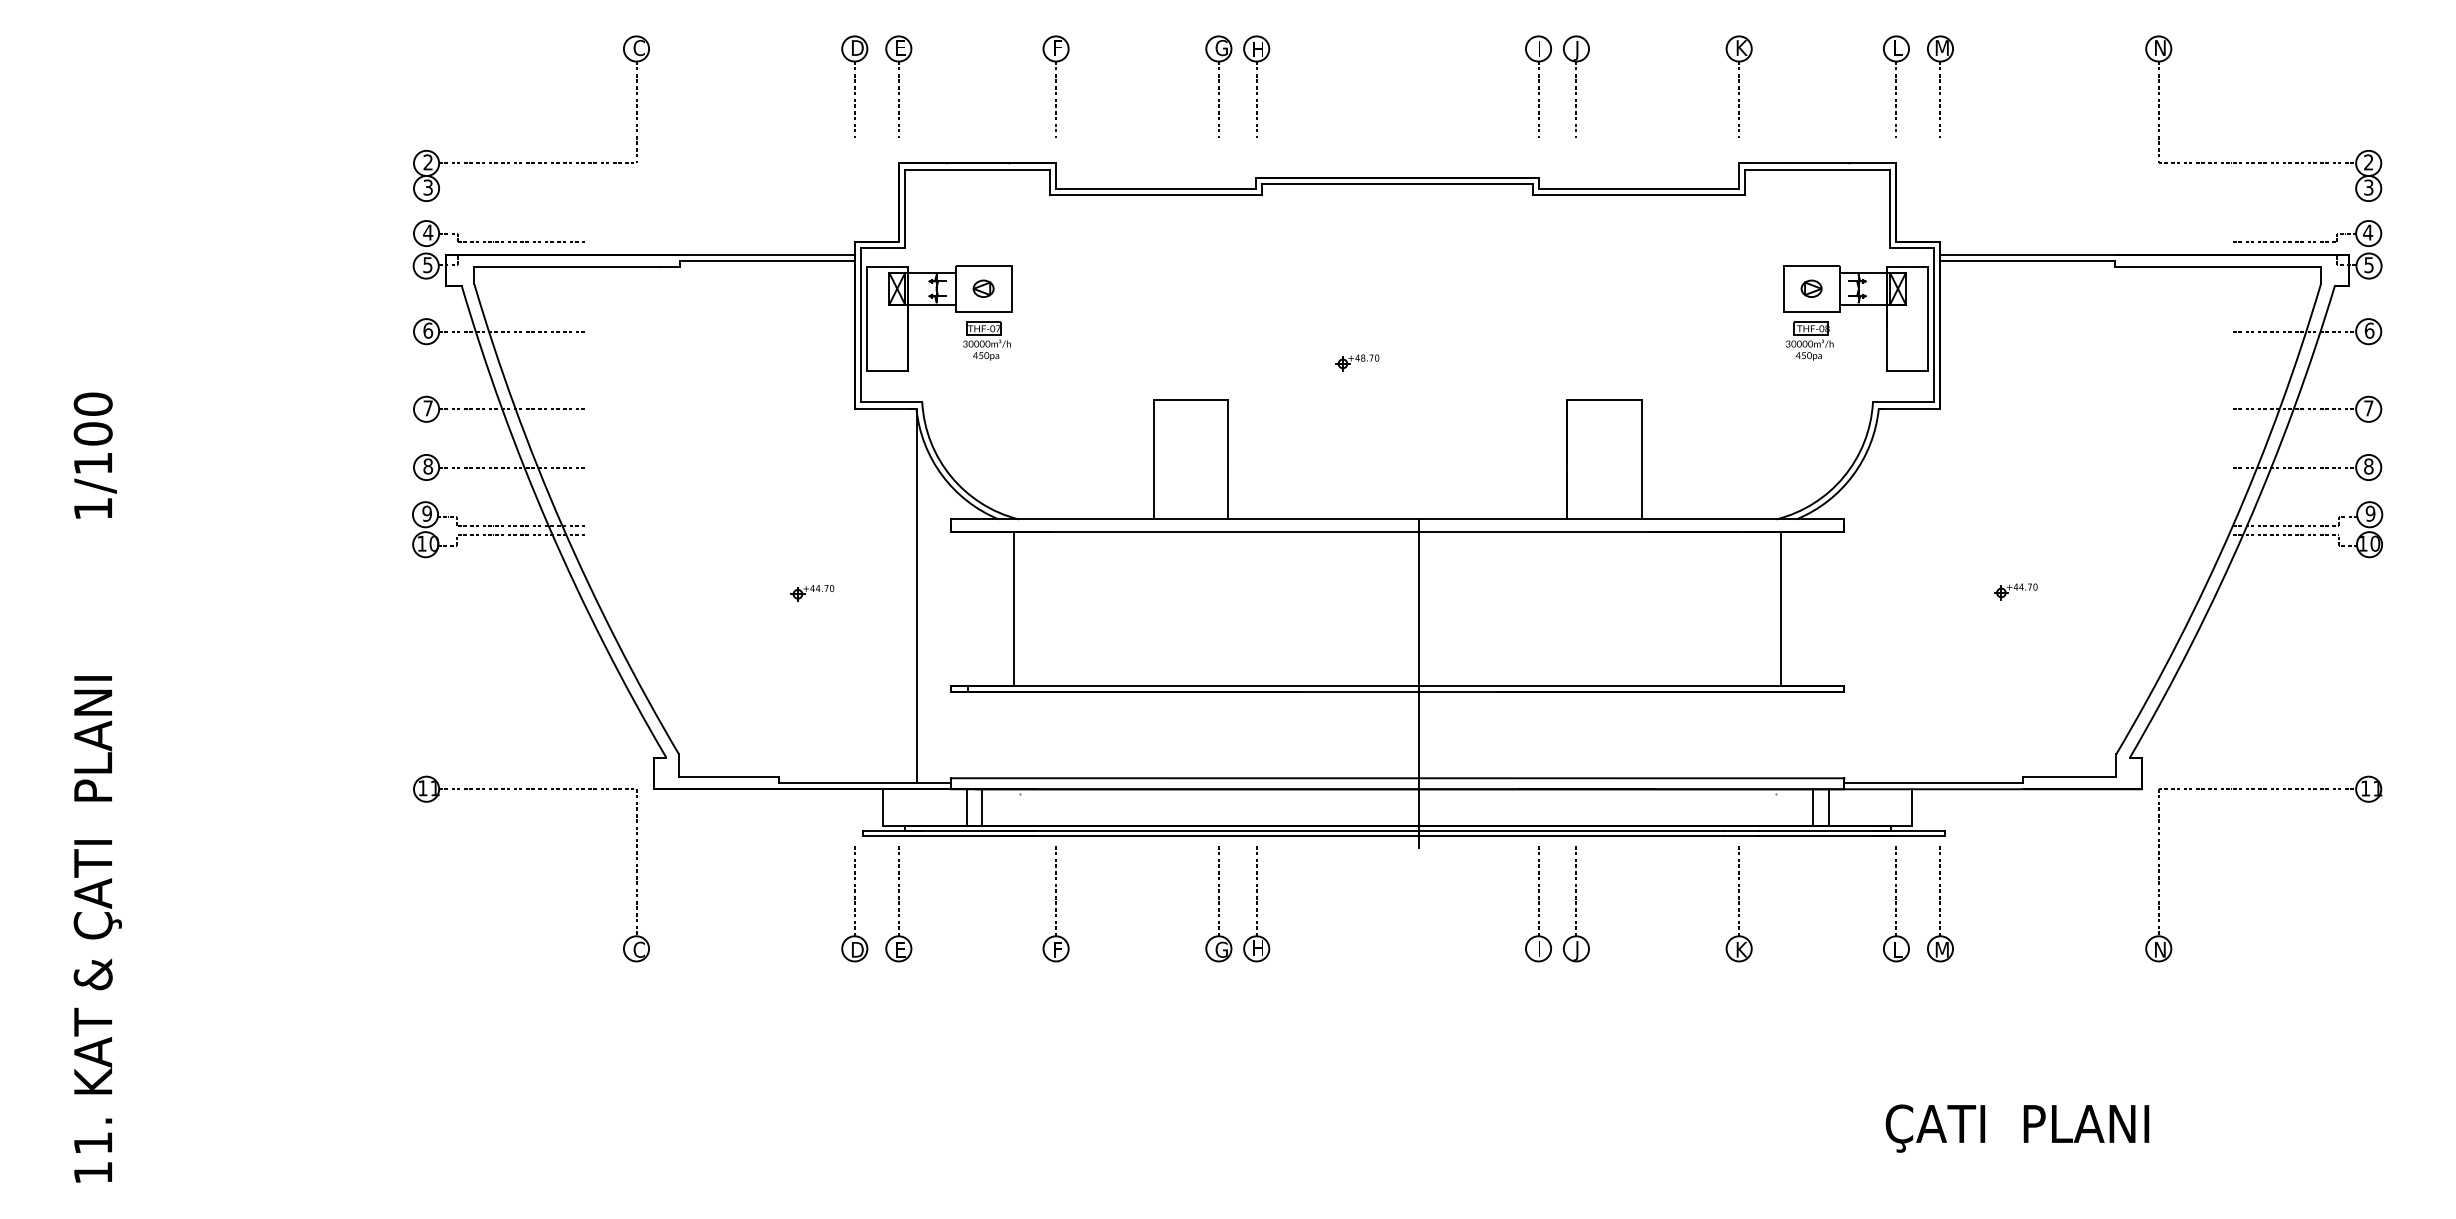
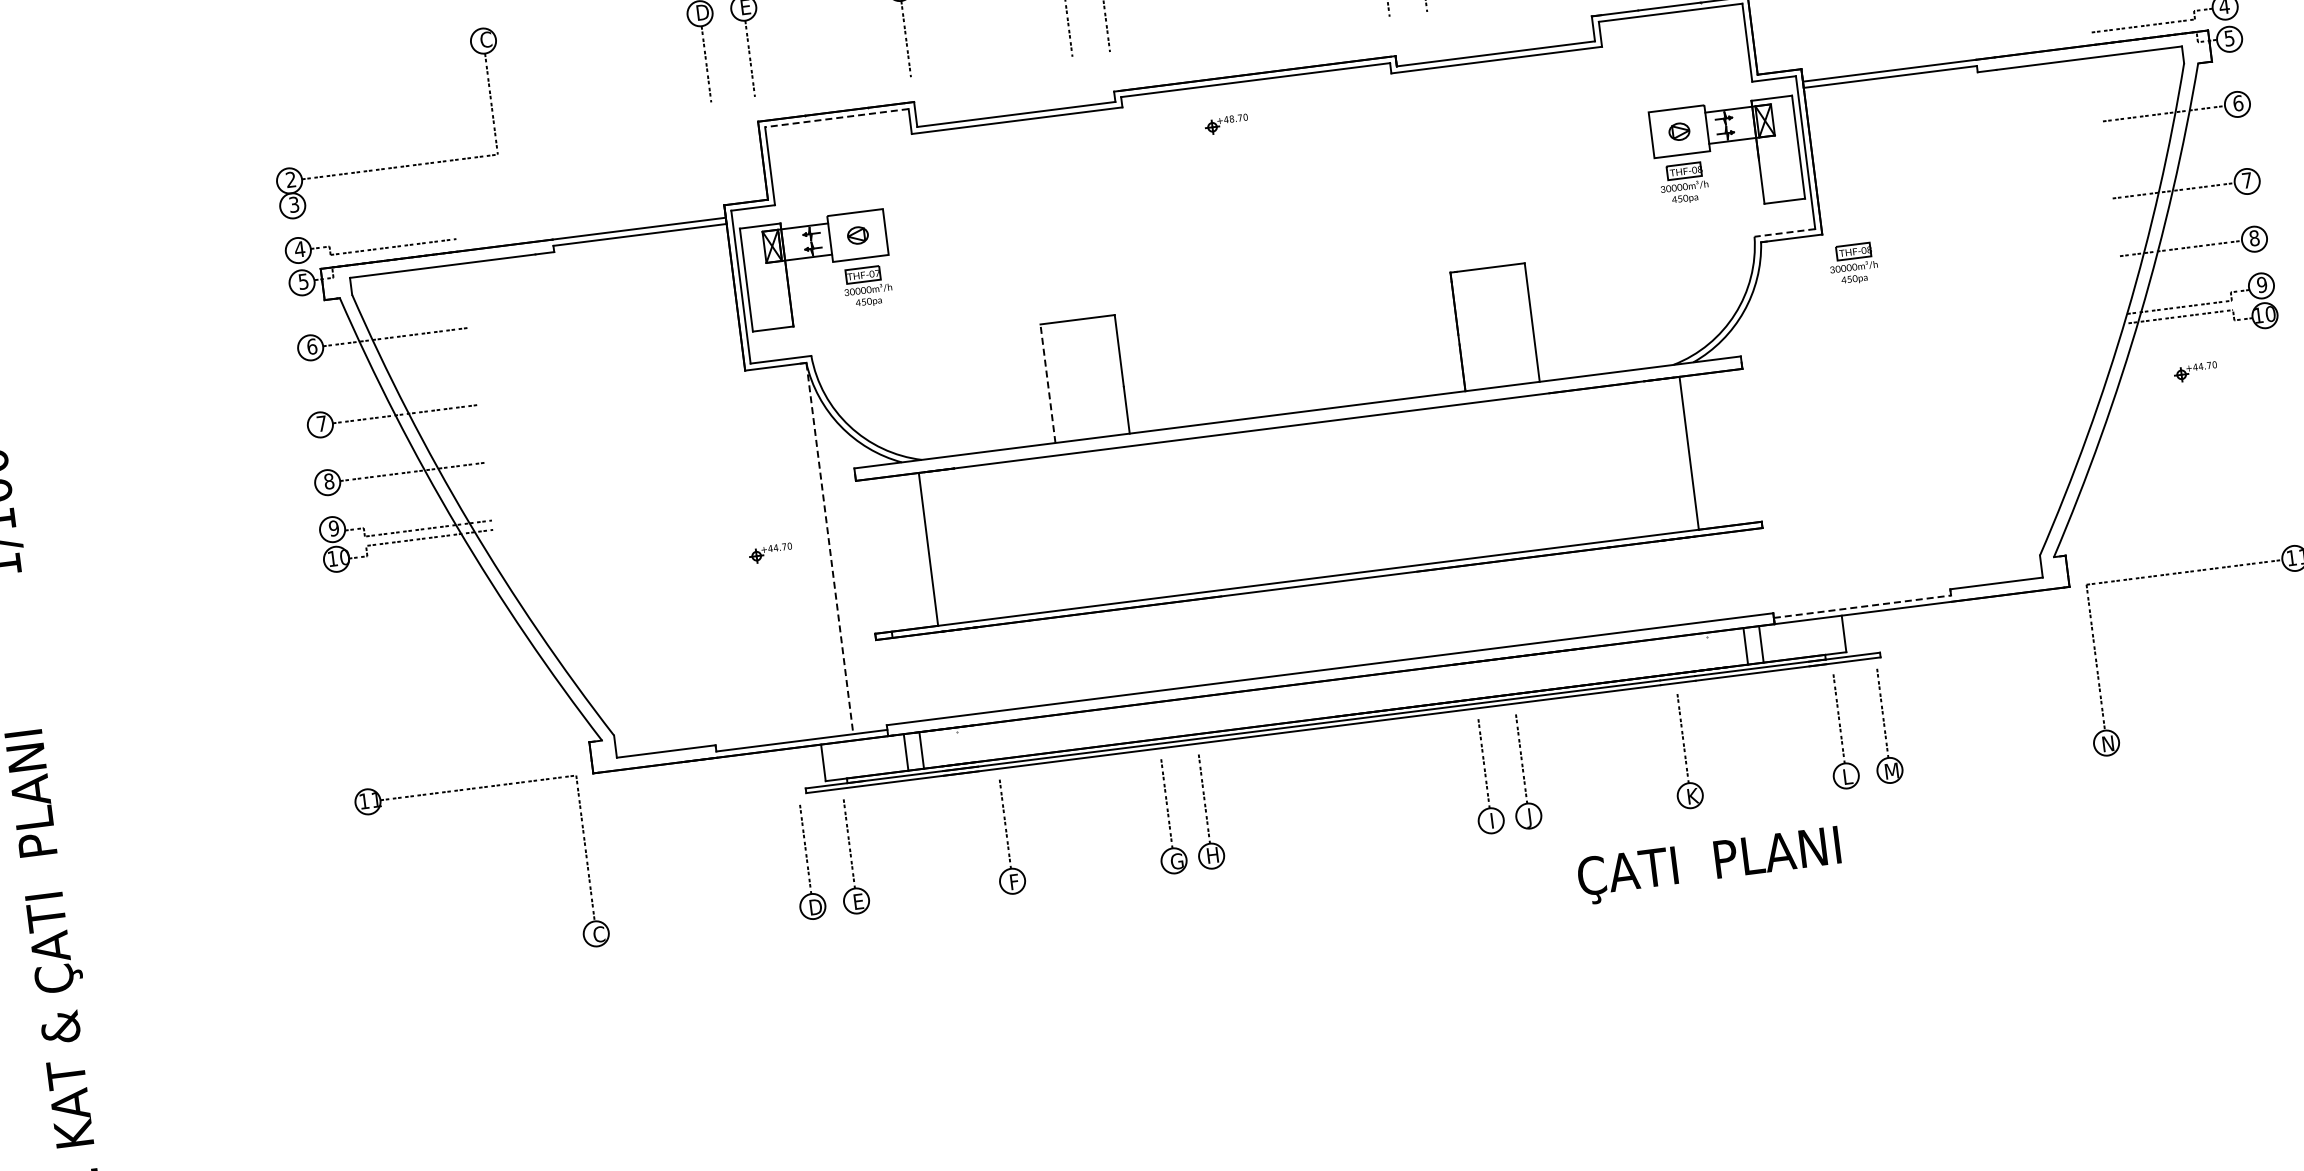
line: (976, 169) -> (835, 118), solid -> dashed
part: (1357, 362) -> (1226, 124), moved
line: (1903, 402) -> (1784, 233), solid -> dashed
part: (1967, 441) -> (1853, 263), added
line: (1153, 459) -> (1047, 383), solid -> dashed
part: (2015, 591) -> (2195, 371), moved
part: (812, 593) -> (771, 553), moved
line: (916, 596) -> (829, 549), solid -> dashed
line: (1418, 683) -> (1338, 572), removed
line: (1934, 783) -> (1863, 607), solid -> dashed
text: (2017, 1128) -> (1709, 865), moved

